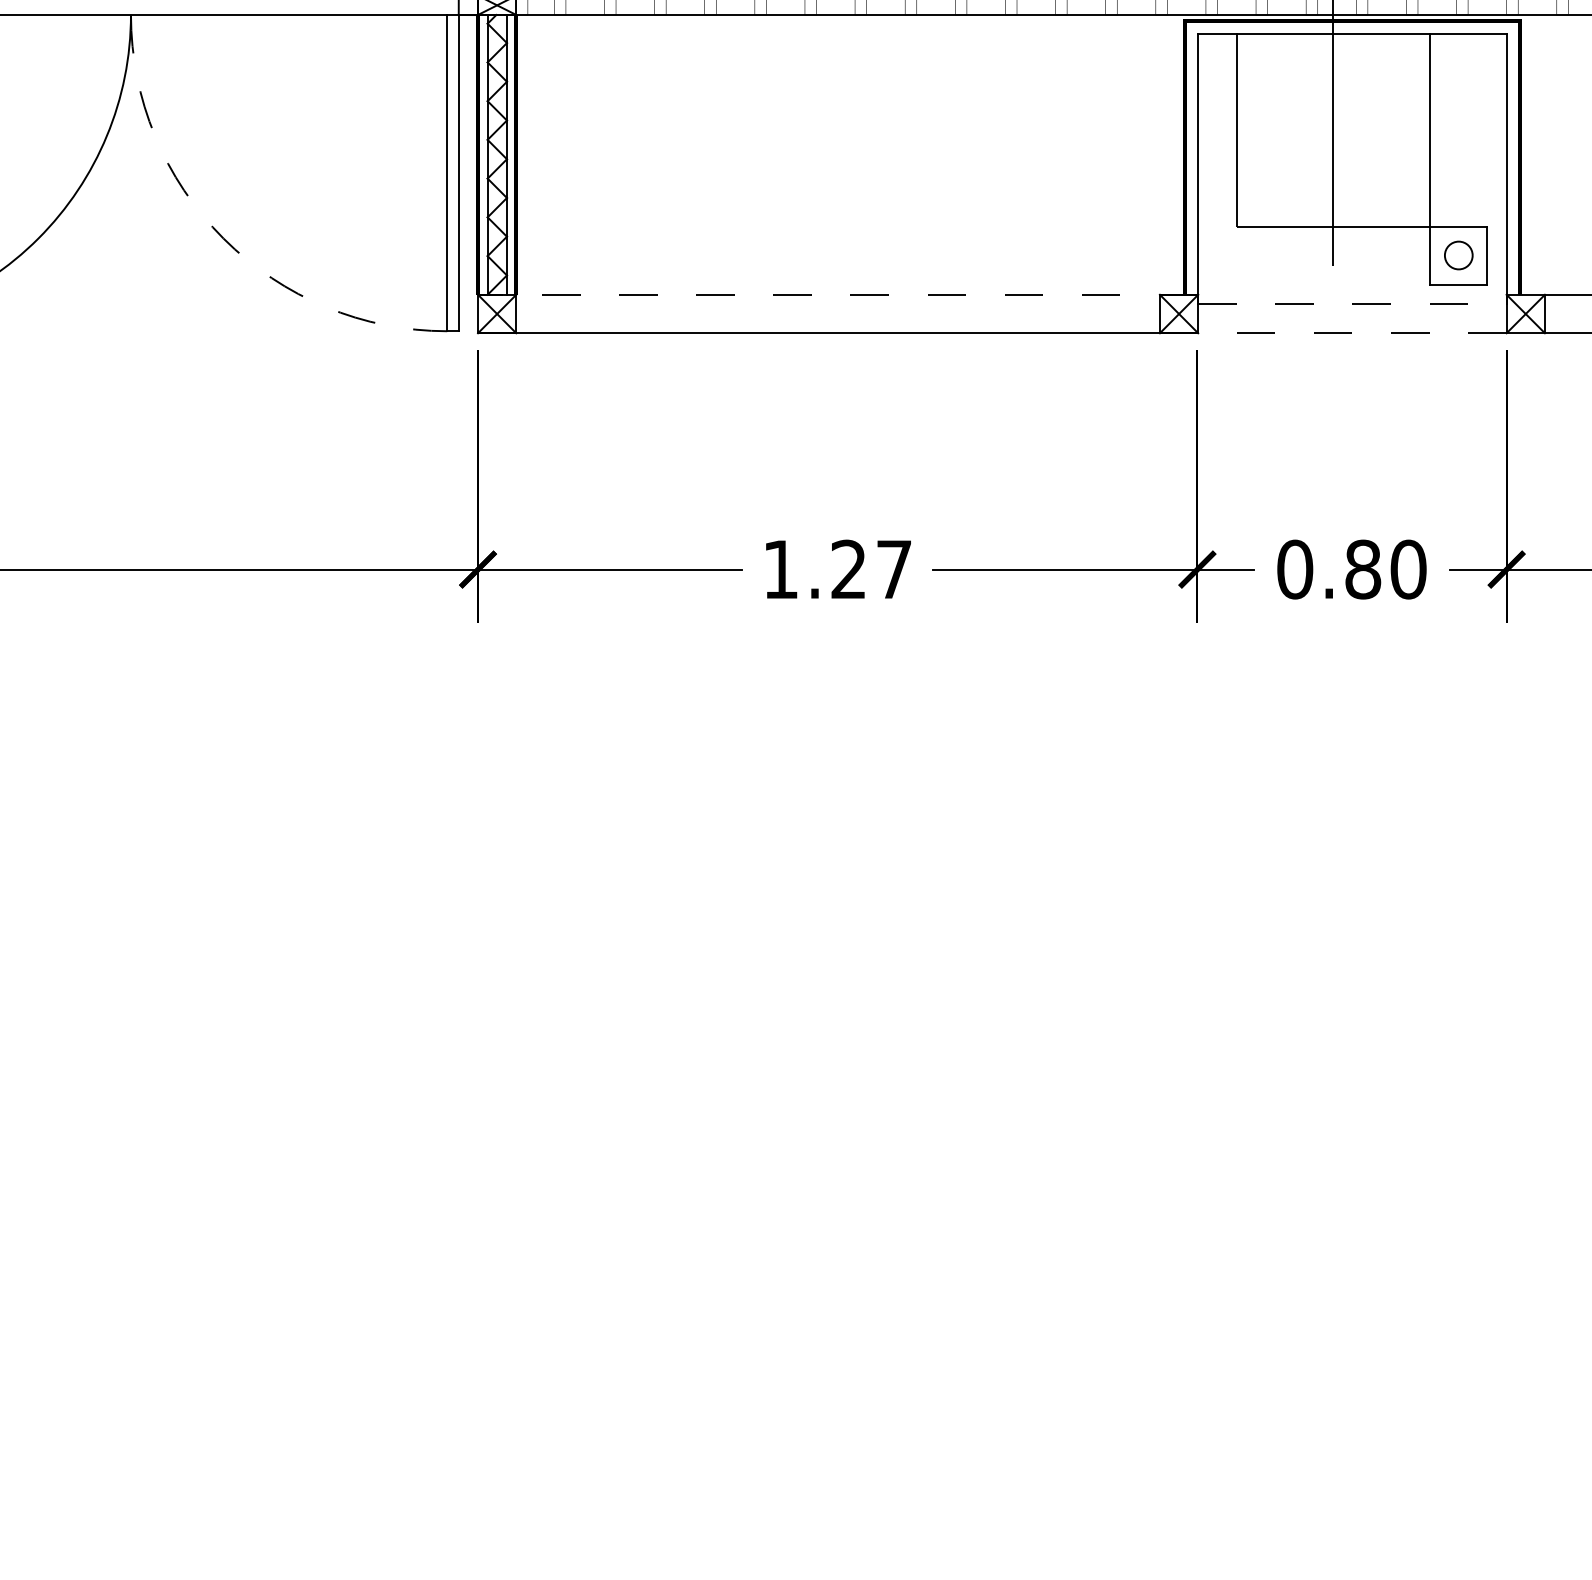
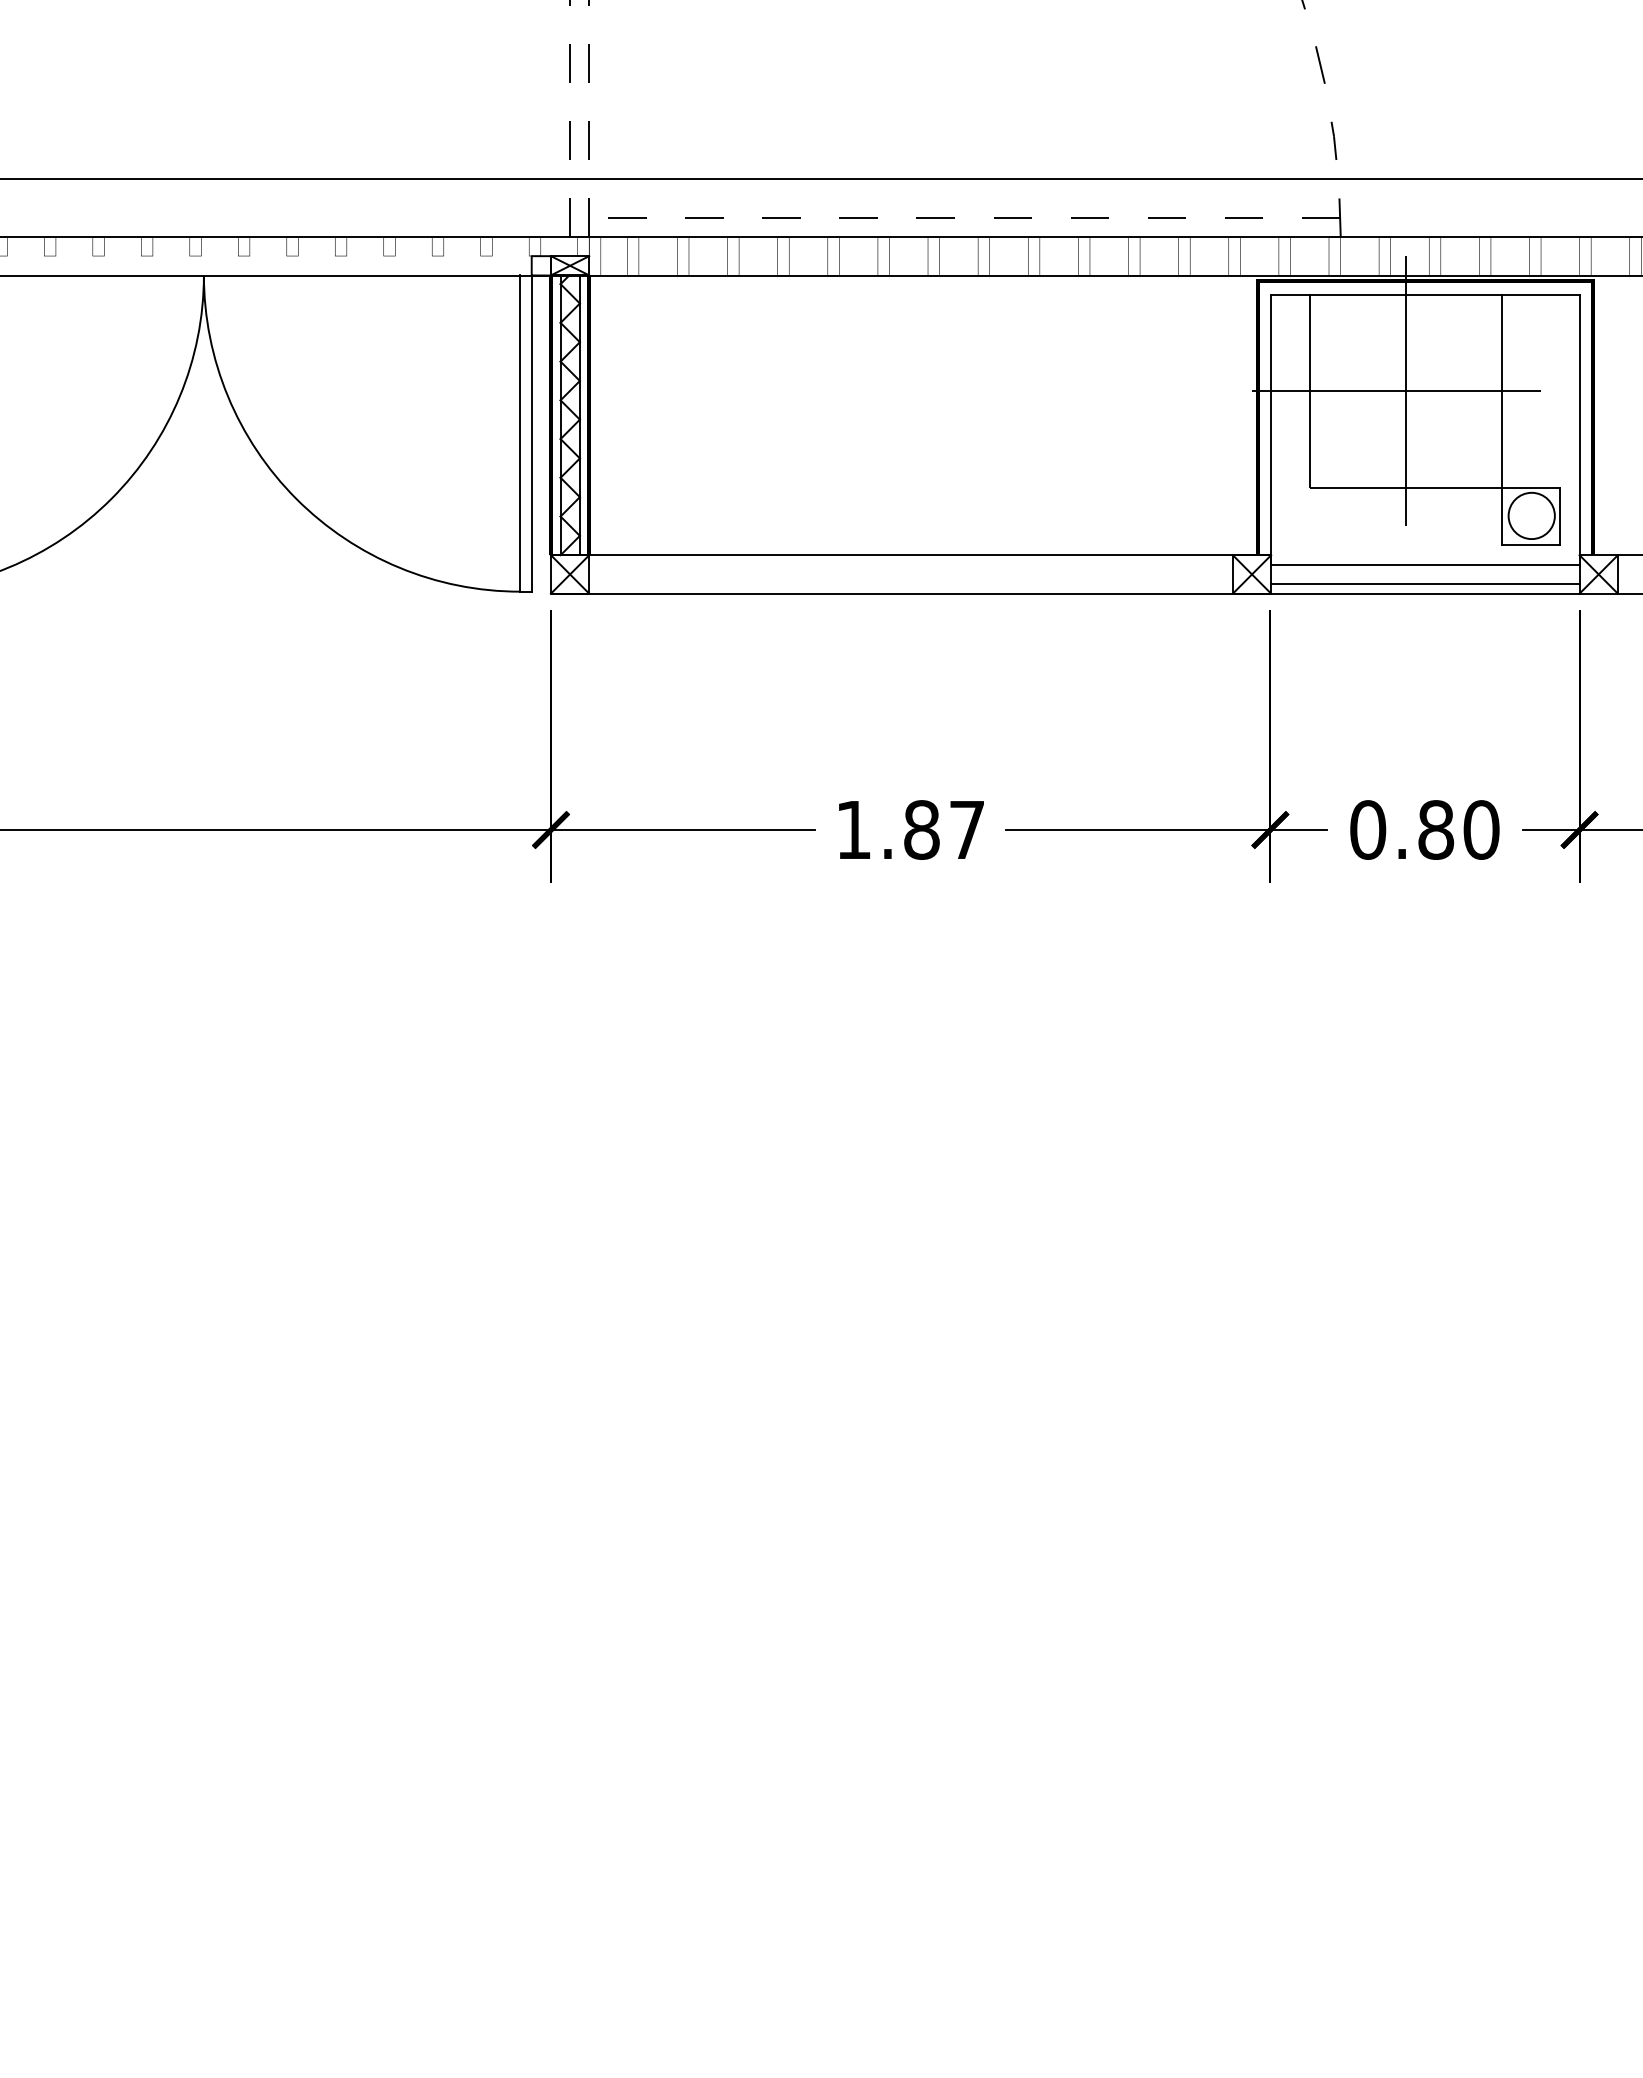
line: (1323, 131) -> (1396, 391), added
arc: (223, 239) -> (296, 499), dashed -> solid
circle: (1458, 255) -> (1531, 515), size x1.67
line: (837, 295) -> (910, 555), dashed -> solid
line: (1352, 304) -> (1425, 564), dashed -> solid
line: (1352, 323) -> (1425, 583), added
line: (1351, 333) -> (1424, 593), dashed -> solid
text: (848, 569) -> (921, 829), 1.27 -> 1.87

